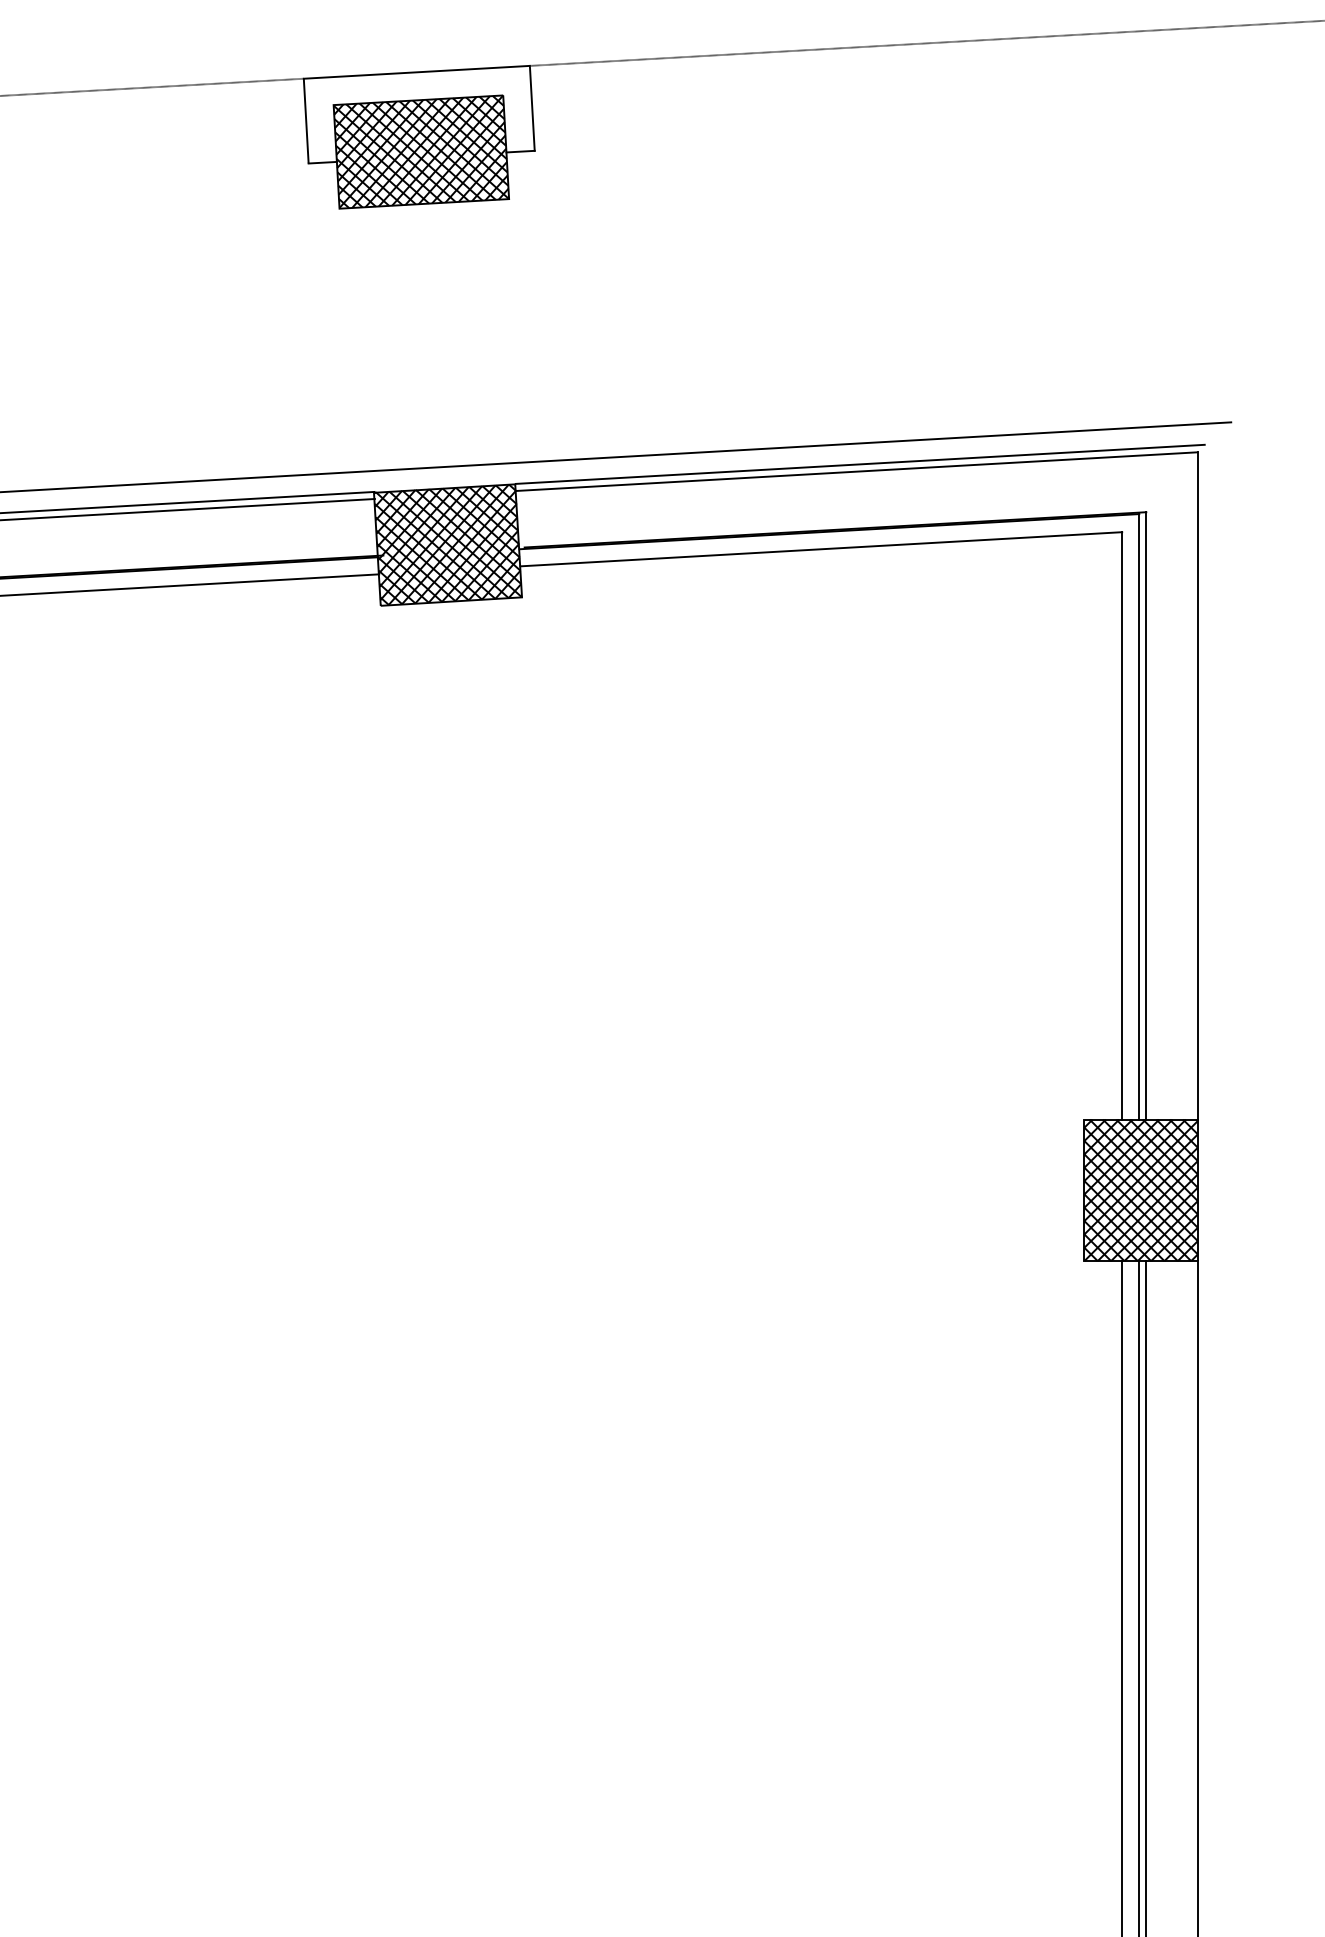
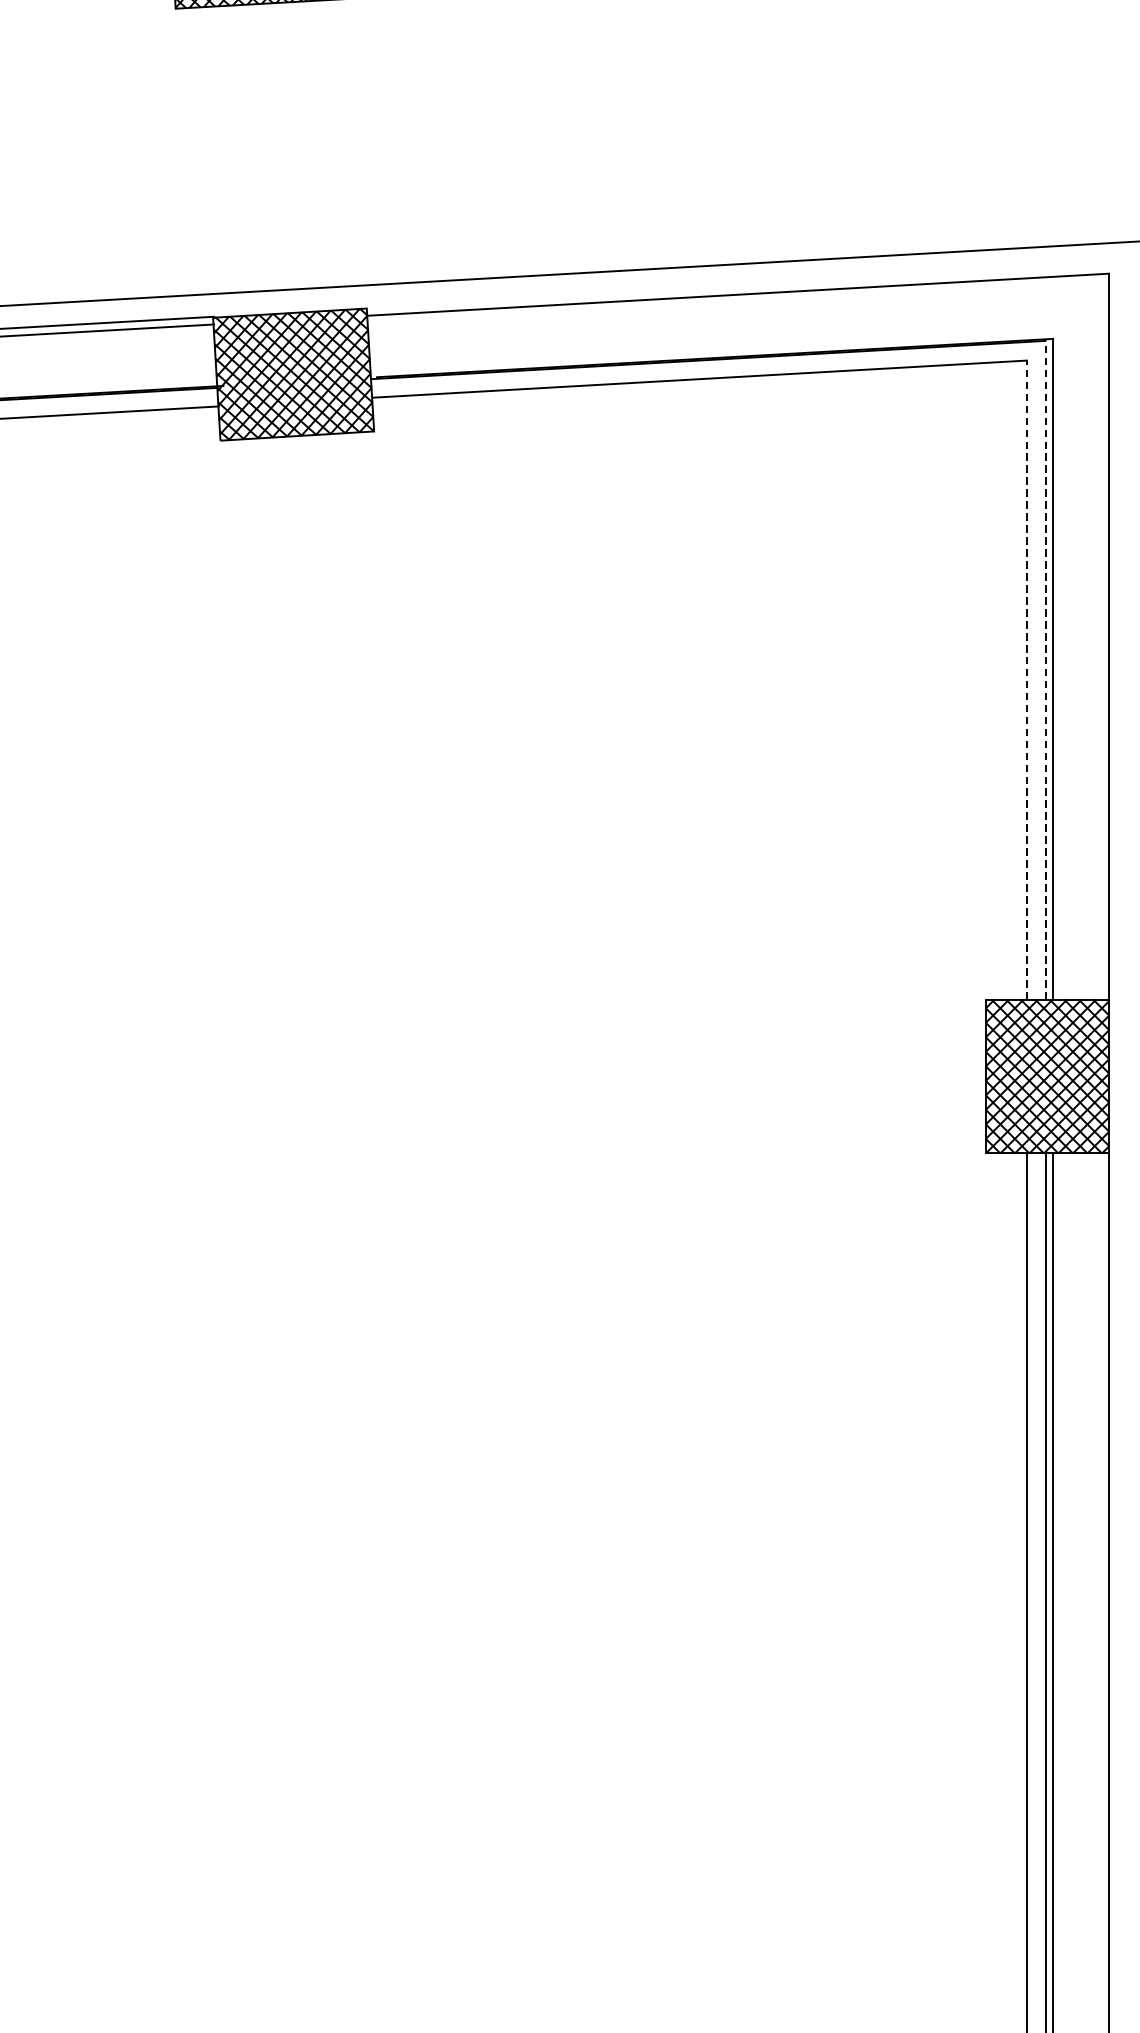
line: (859, 463) -> (741, 285), removed
line: (1139, 816) -> (1045, 669), solid -> dashed
line: (1122, 825) -> (1027, 679), solid -> dashed

